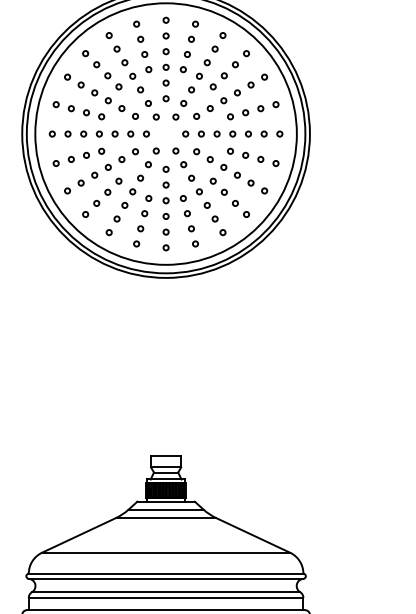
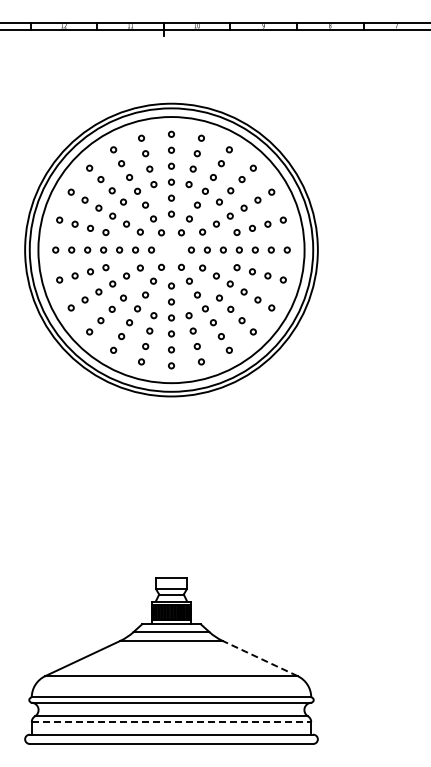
line: (252, 535) -> (259, 658), solid -> dashed
line: (166, 598) -> (171, 722), solid -> dashed

